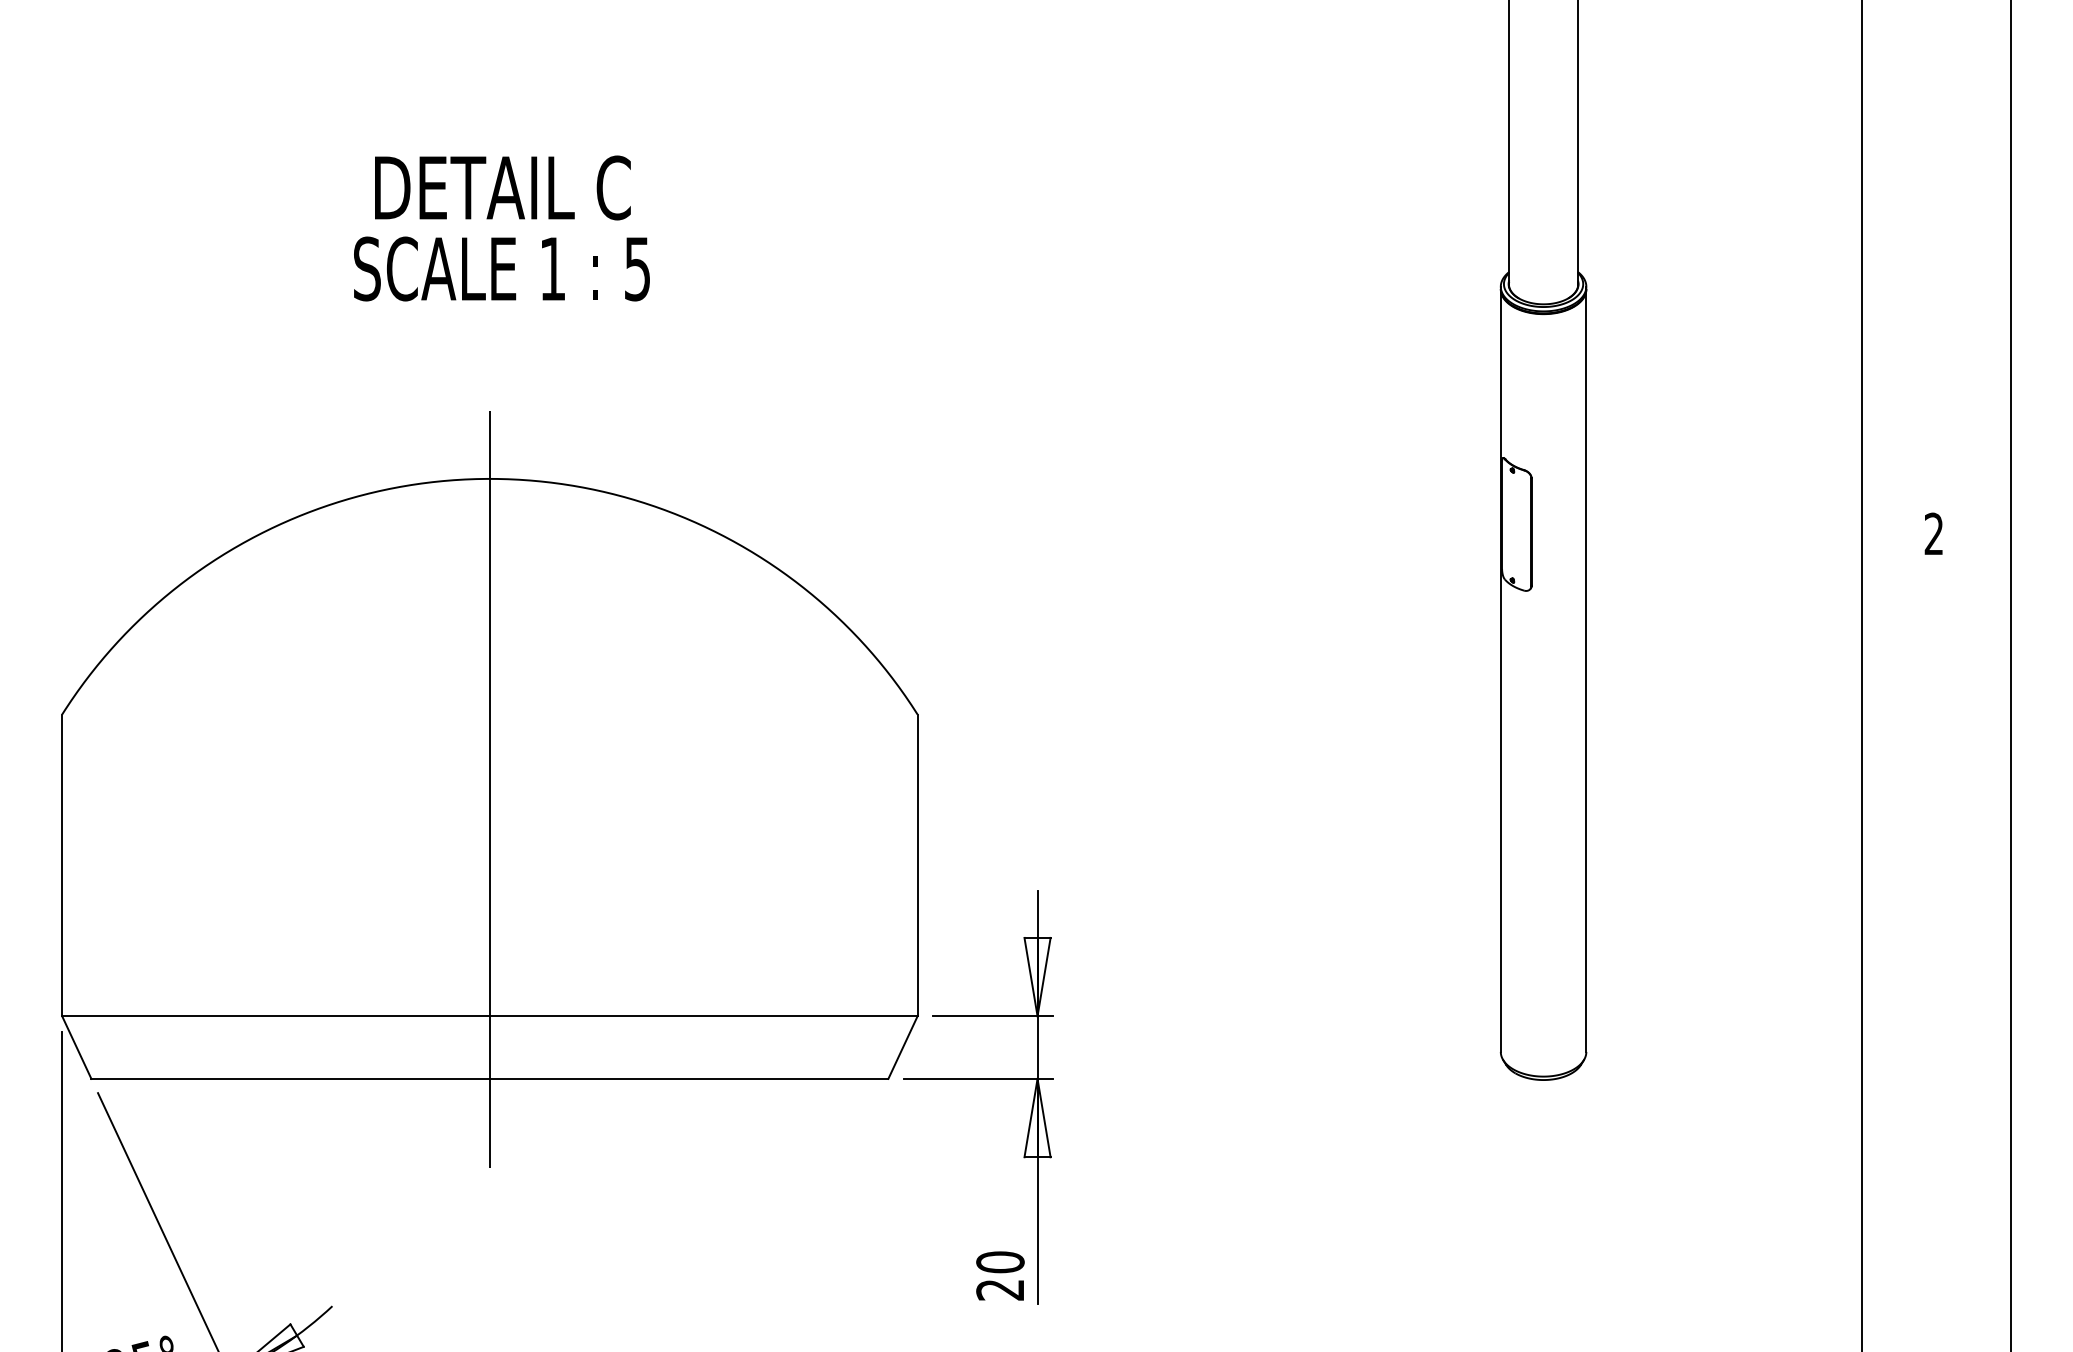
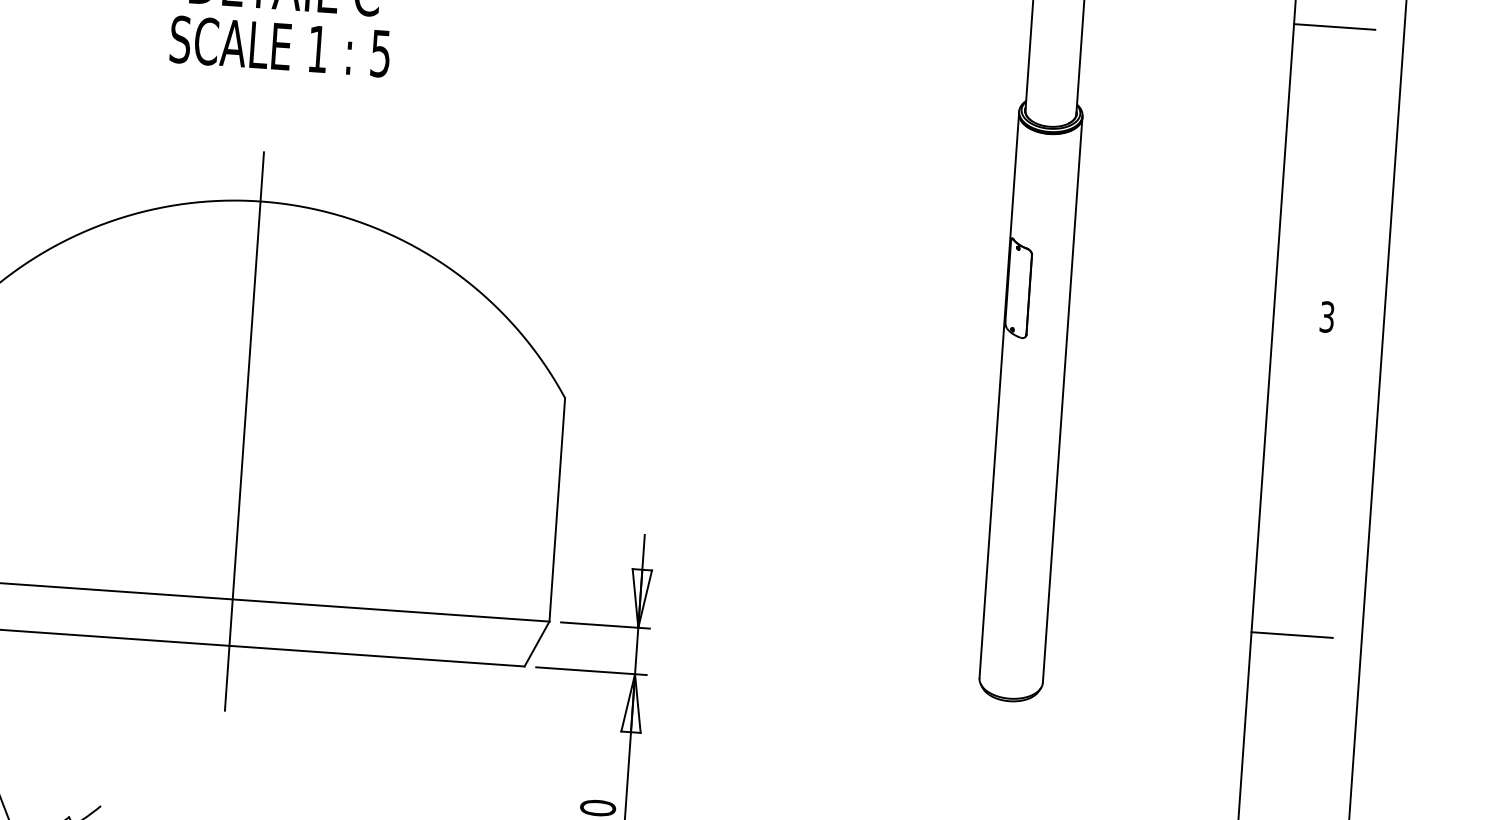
line: (1916, 143) -> (1334, 26), added
text: (1933, 533) -> (1326, 316), 2 -> 3
line: (1916, 964) -> (1291, 634), added

